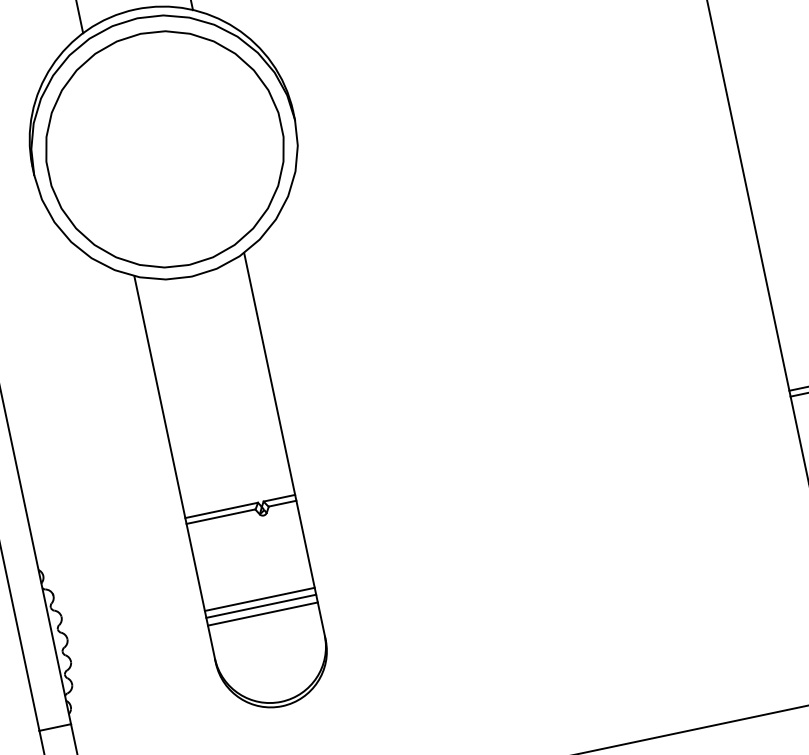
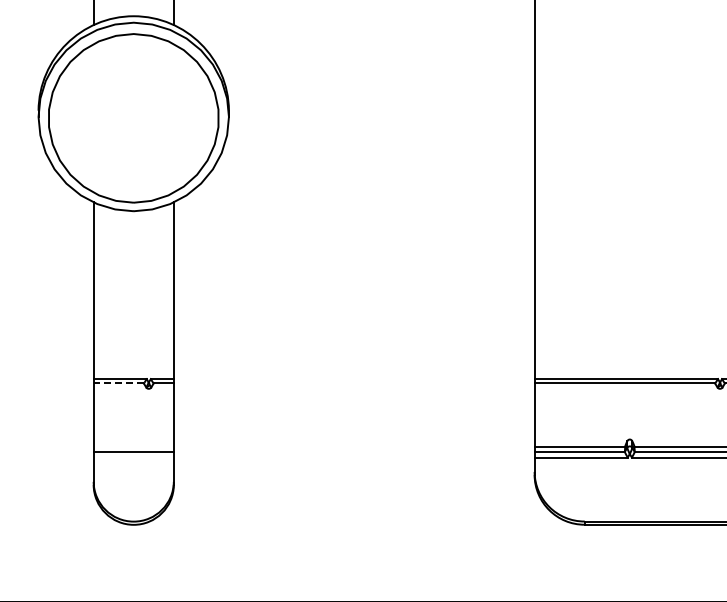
line: (220, 516) -> (118, 383), solid -> dashed
line: (259, 598) -> (133, 446), removed
line: (262, 614) -> (133, 457), removed

